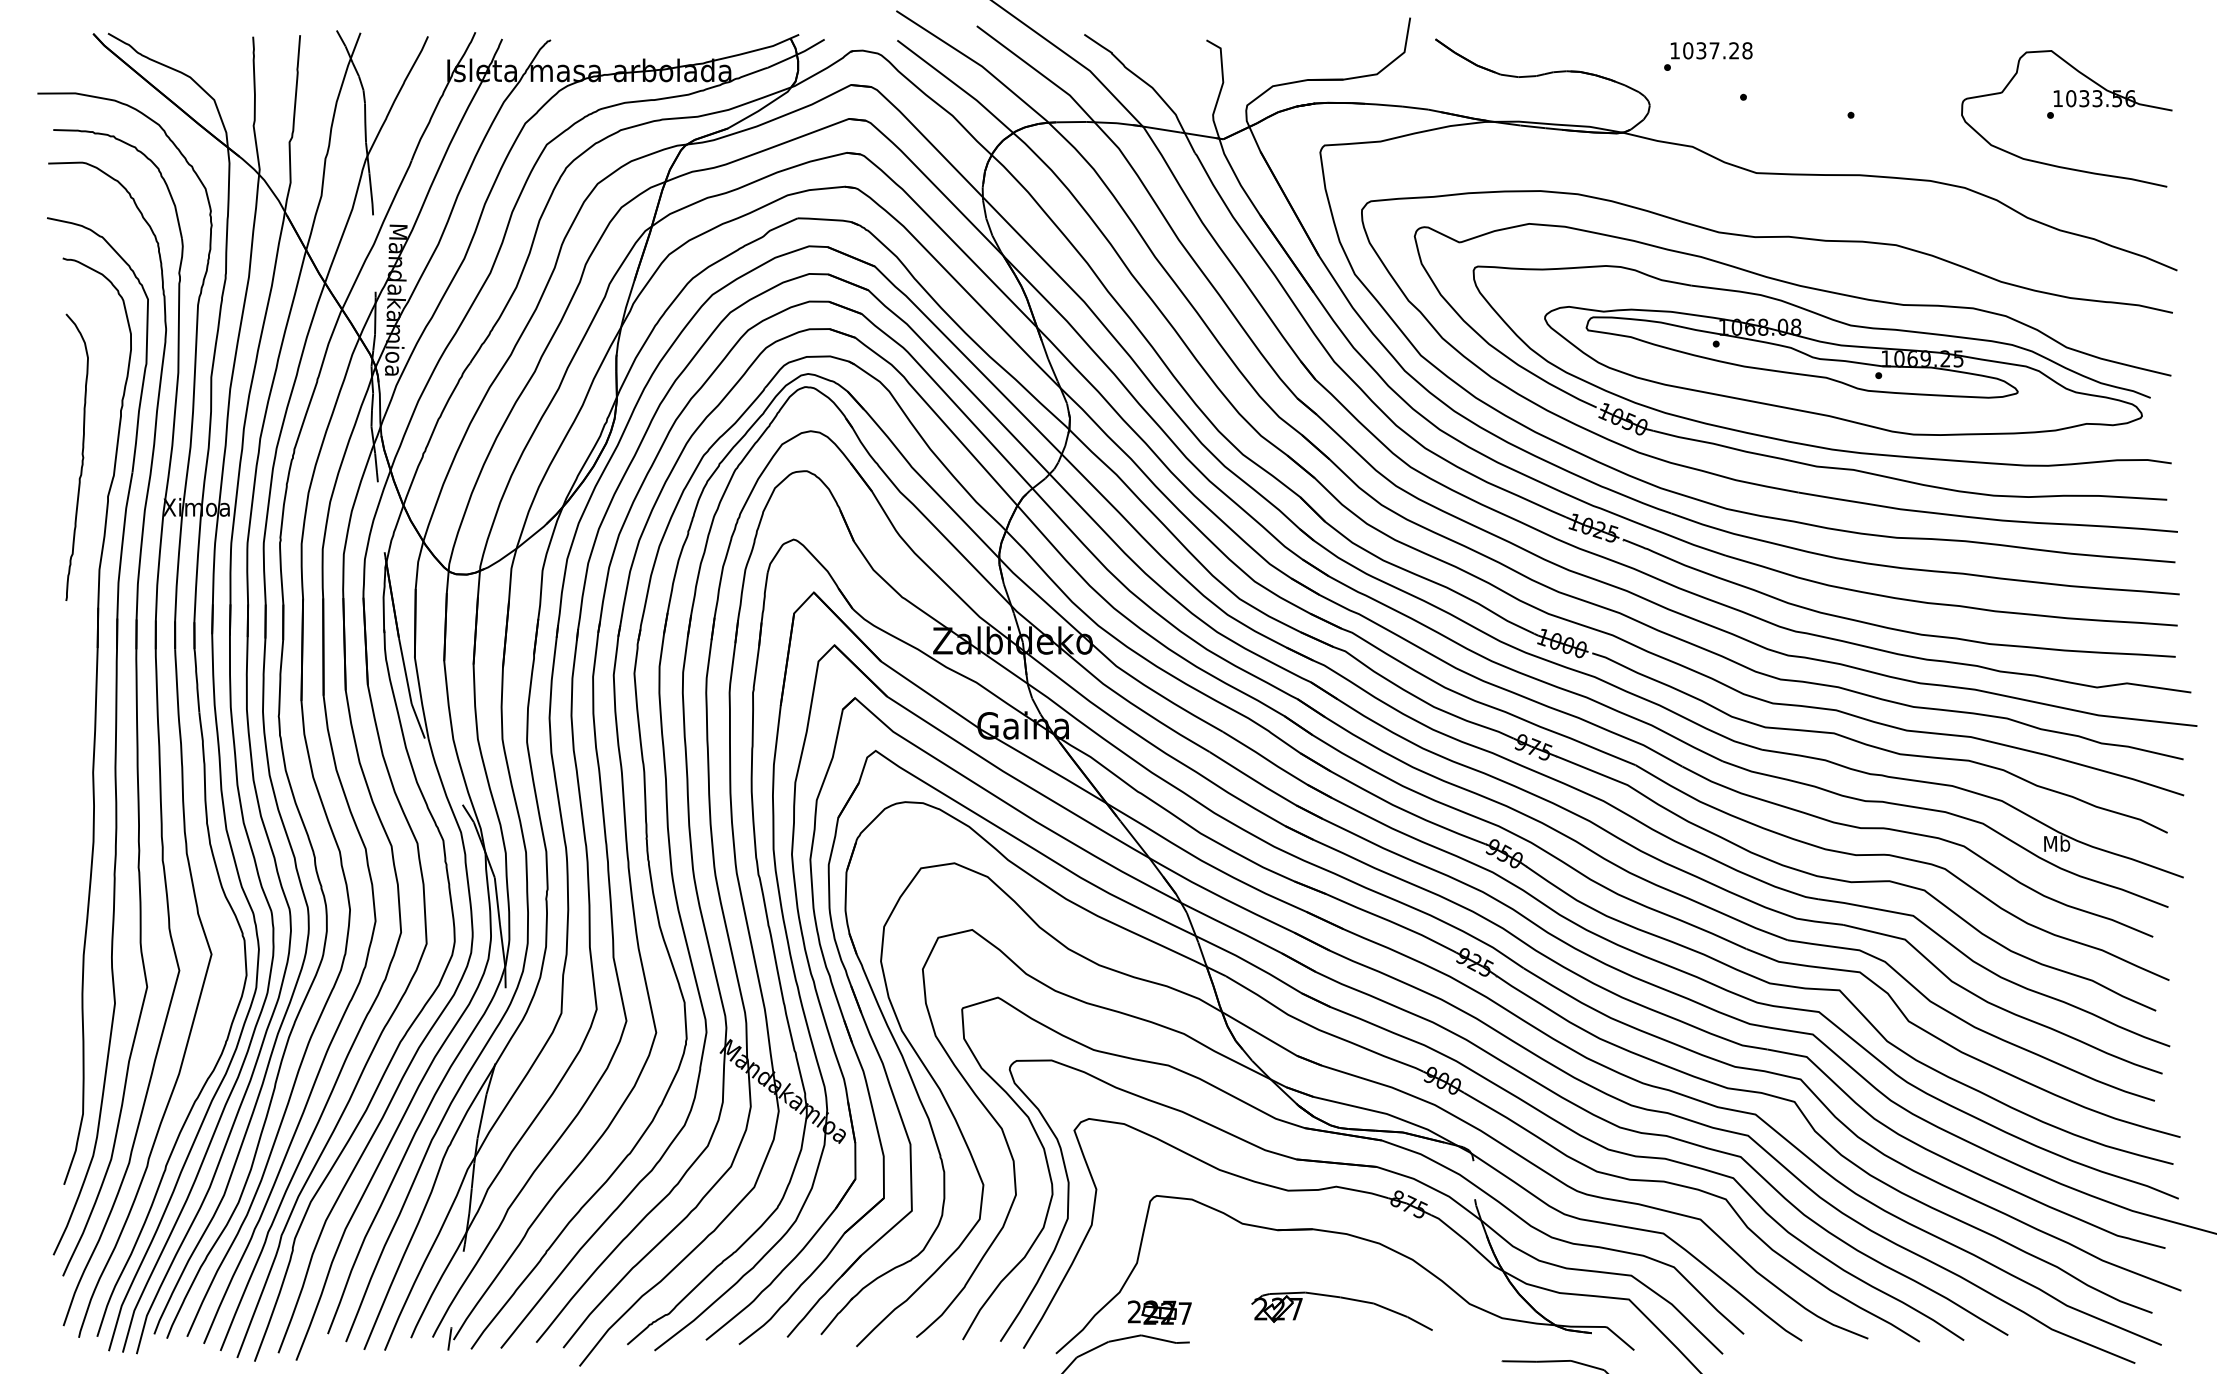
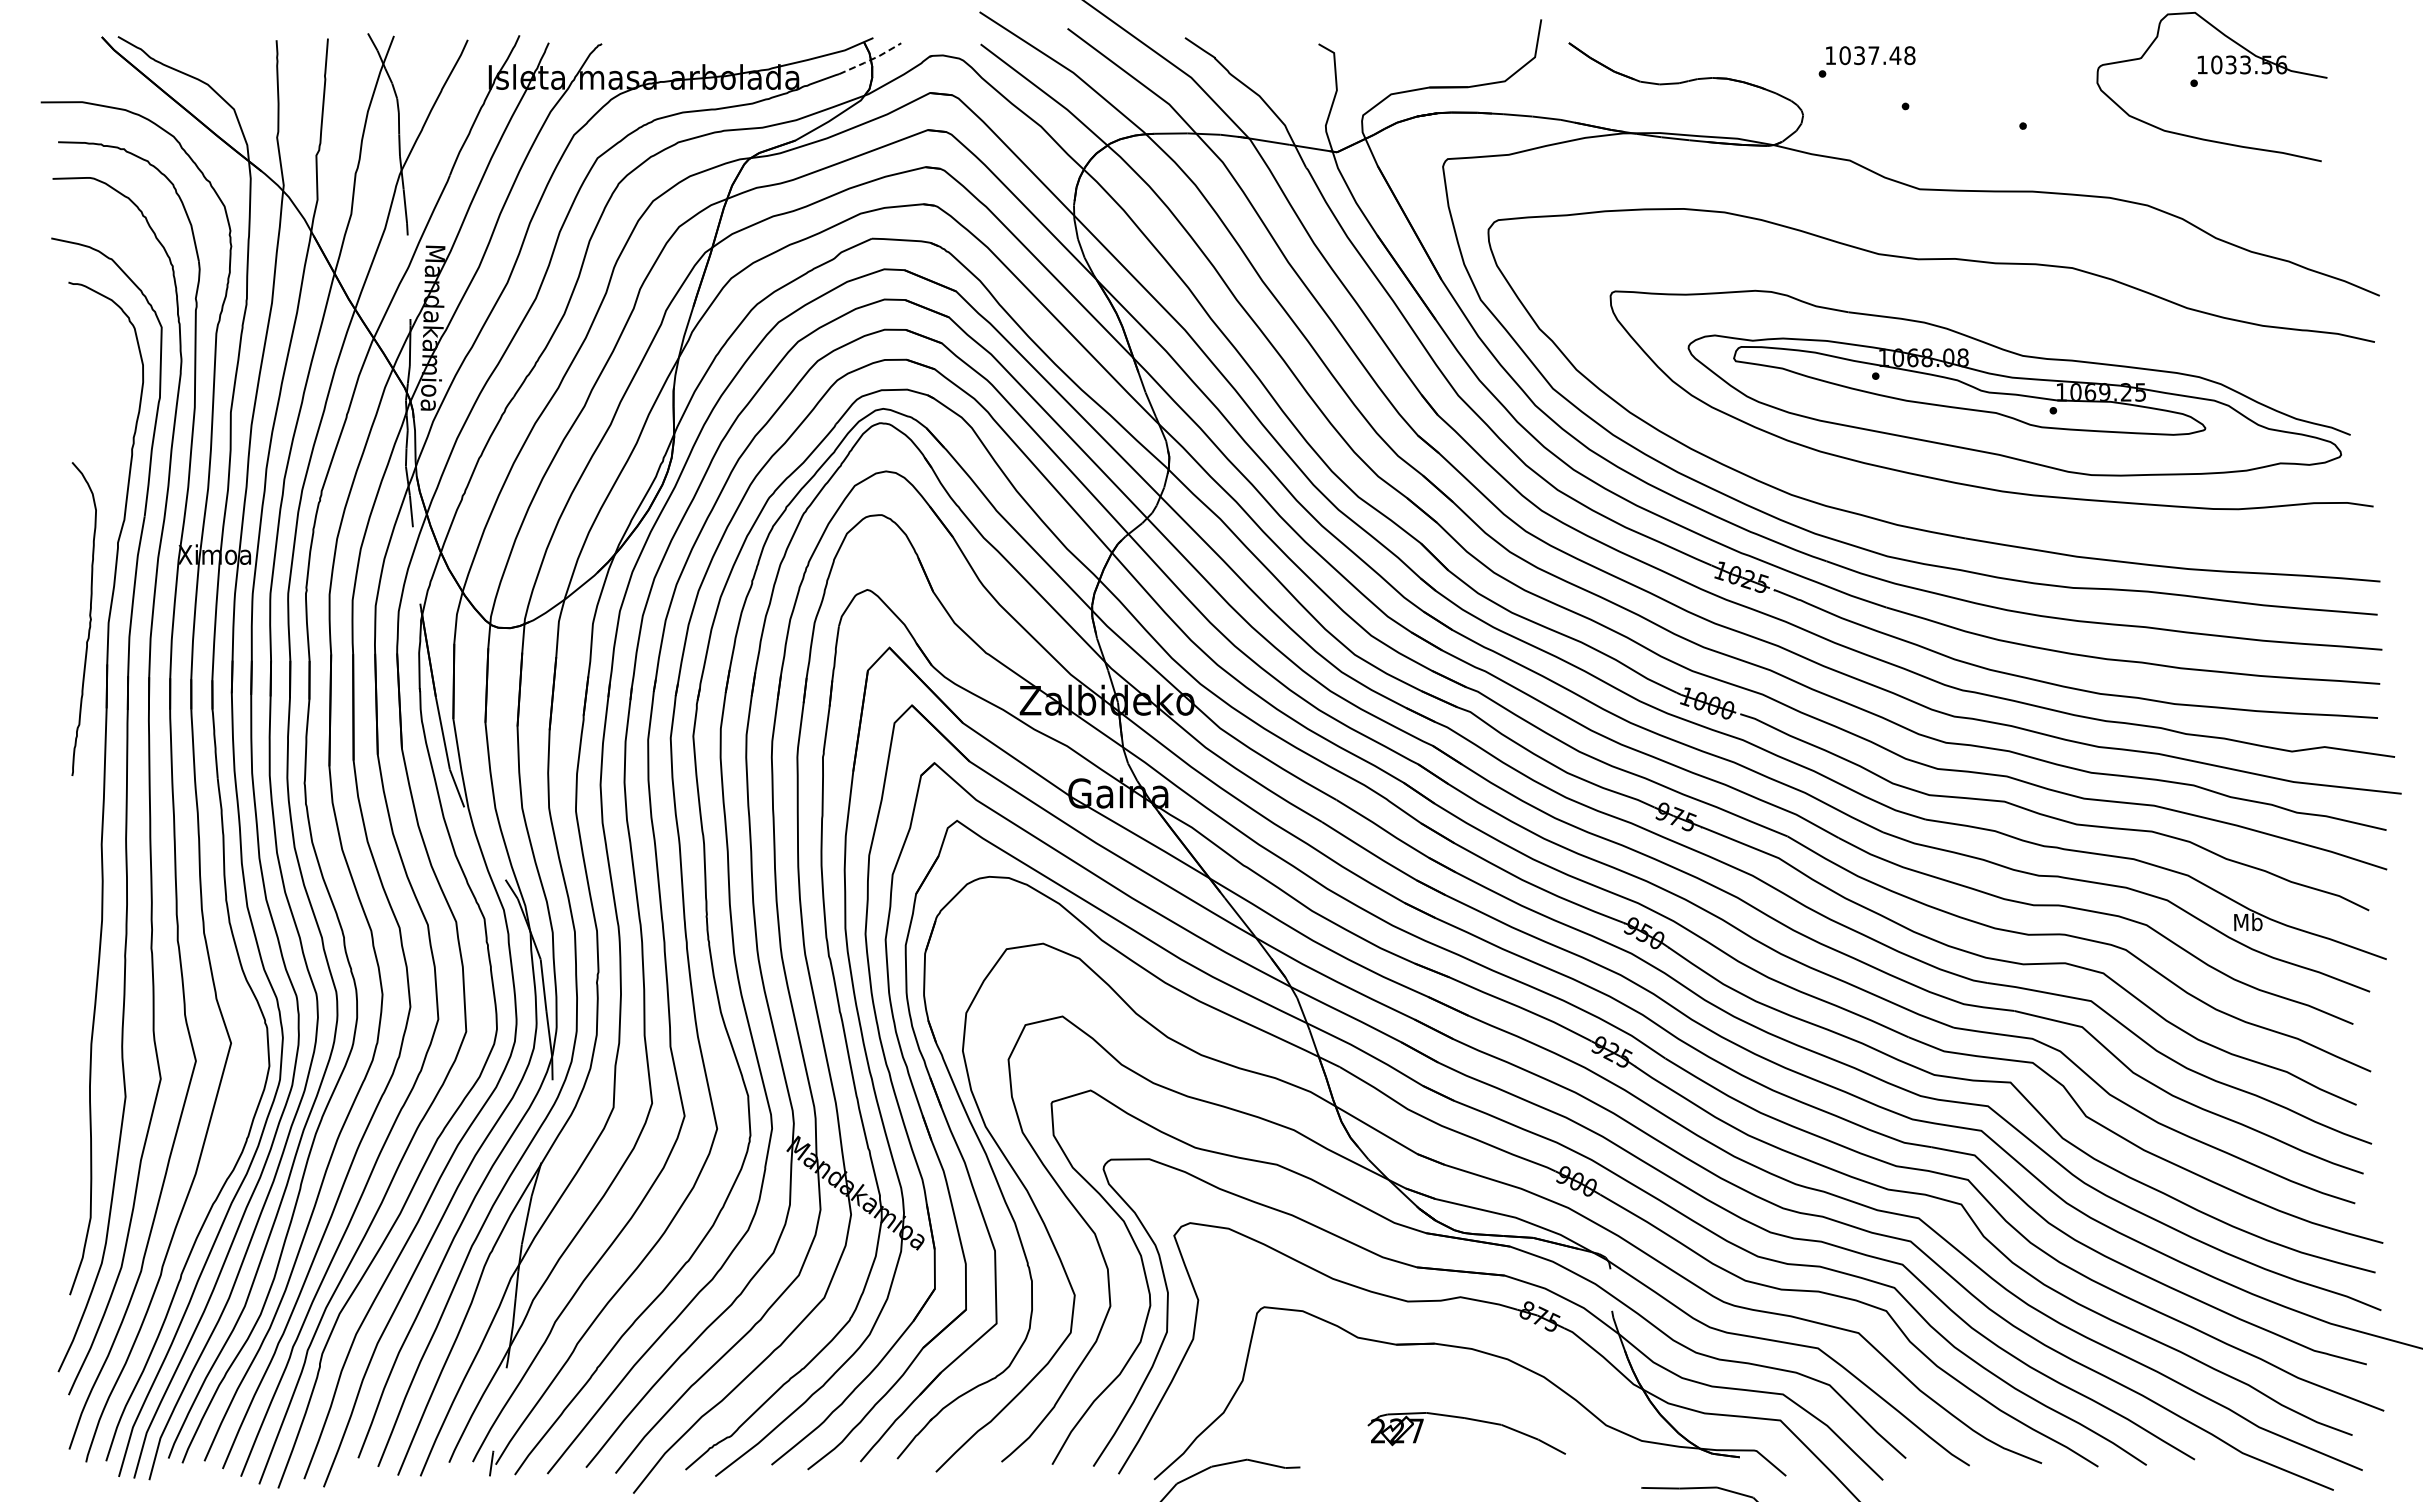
text: (1734, 50) -> (1895, 55), 1037.28 -> 1037.48
line: (797, 54) -> (871, 59), solid -> dashed
part: (2070, 107) -> (2215, 74), moved
part: (1807, 288) -> (1975, 315), removed
curve: (81, 456) -> (89, 618), moved
part: (1159, 1312) -> (1267, 1434), removed

